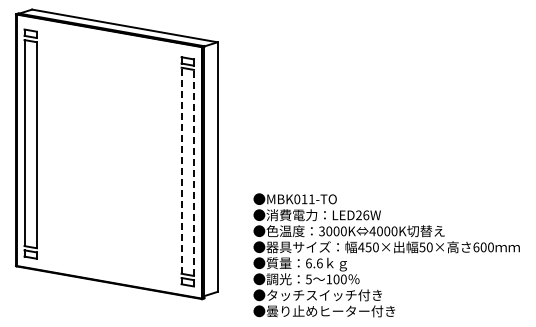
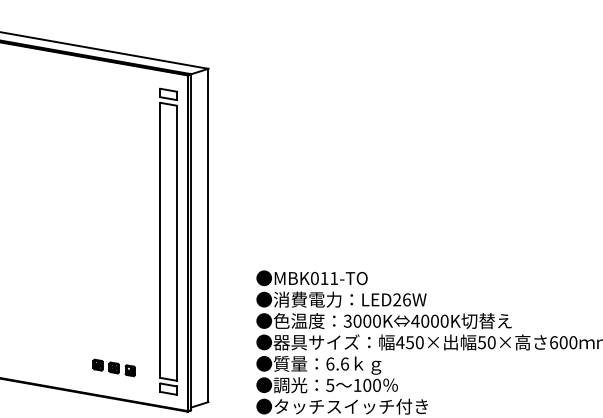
line: (181, 170) -> (160, 240), dashed -> solid
line: (194, 172) -> (177, 242), dashed -> solid
part: (146, 266) -> (113, 368), added

